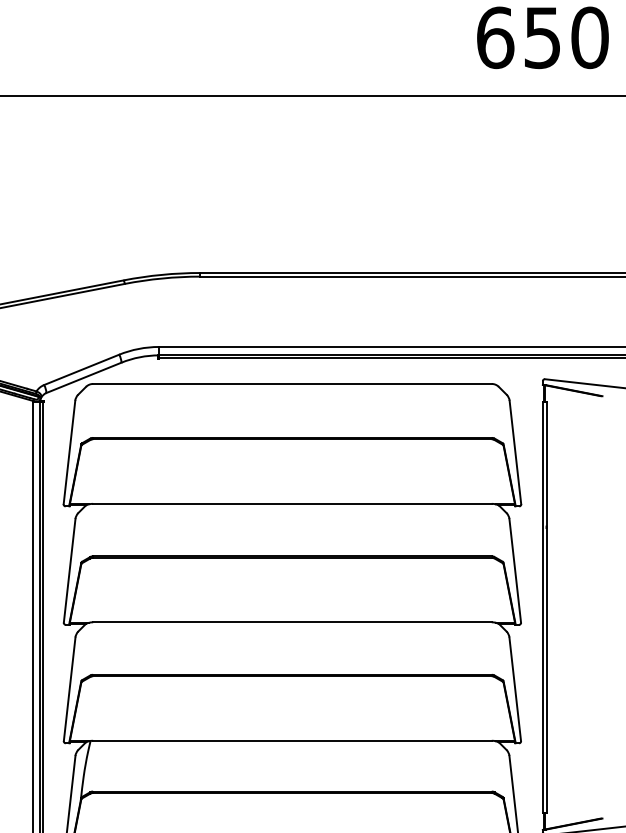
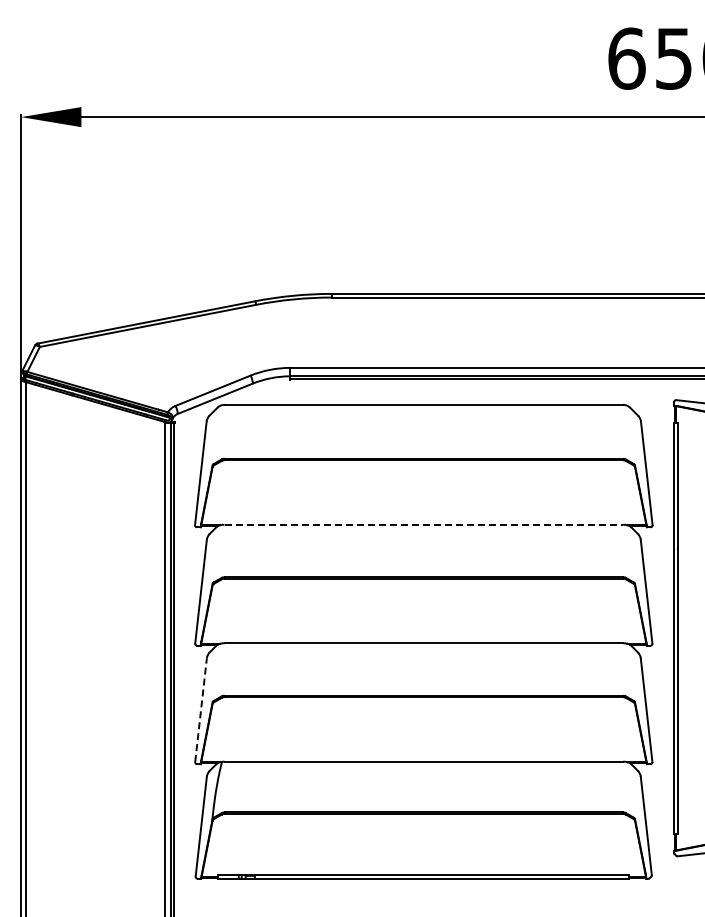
line: (293, 503) -> (424, 524), solid -> dashed
line: (70, 688) -> (201, 709), solid -> dashed

